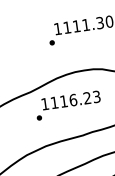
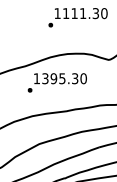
text: (75, 99) -> (64, 78), 1116.23 -> 1395.30

